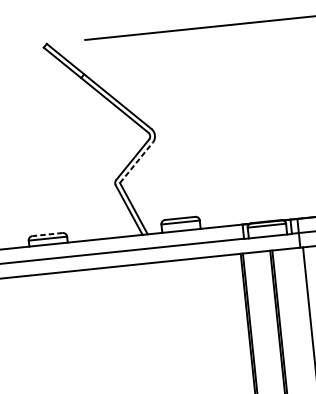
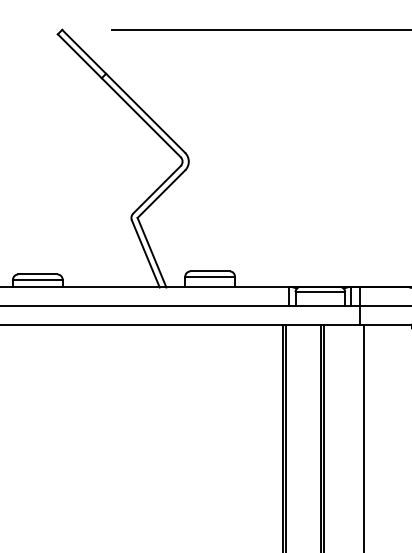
line: (136, 163) -> (161, 194), dashed -> solid
line: (47, 234) -> (37, 274), dashed -> solid

